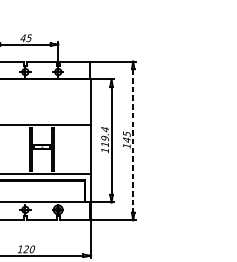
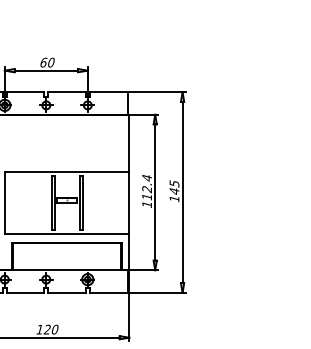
text: (26, 38) -> (47, 62), 45 -> 60
text: (105, 138) -> (147, 189), 119.4 -> 112.4
line: (133, 140) -> (182, 192), dashed -> solid

